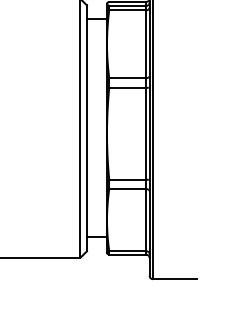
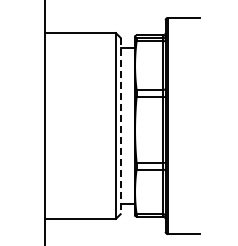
line: (86, 128) -> (120, 126), solid -> dashed

